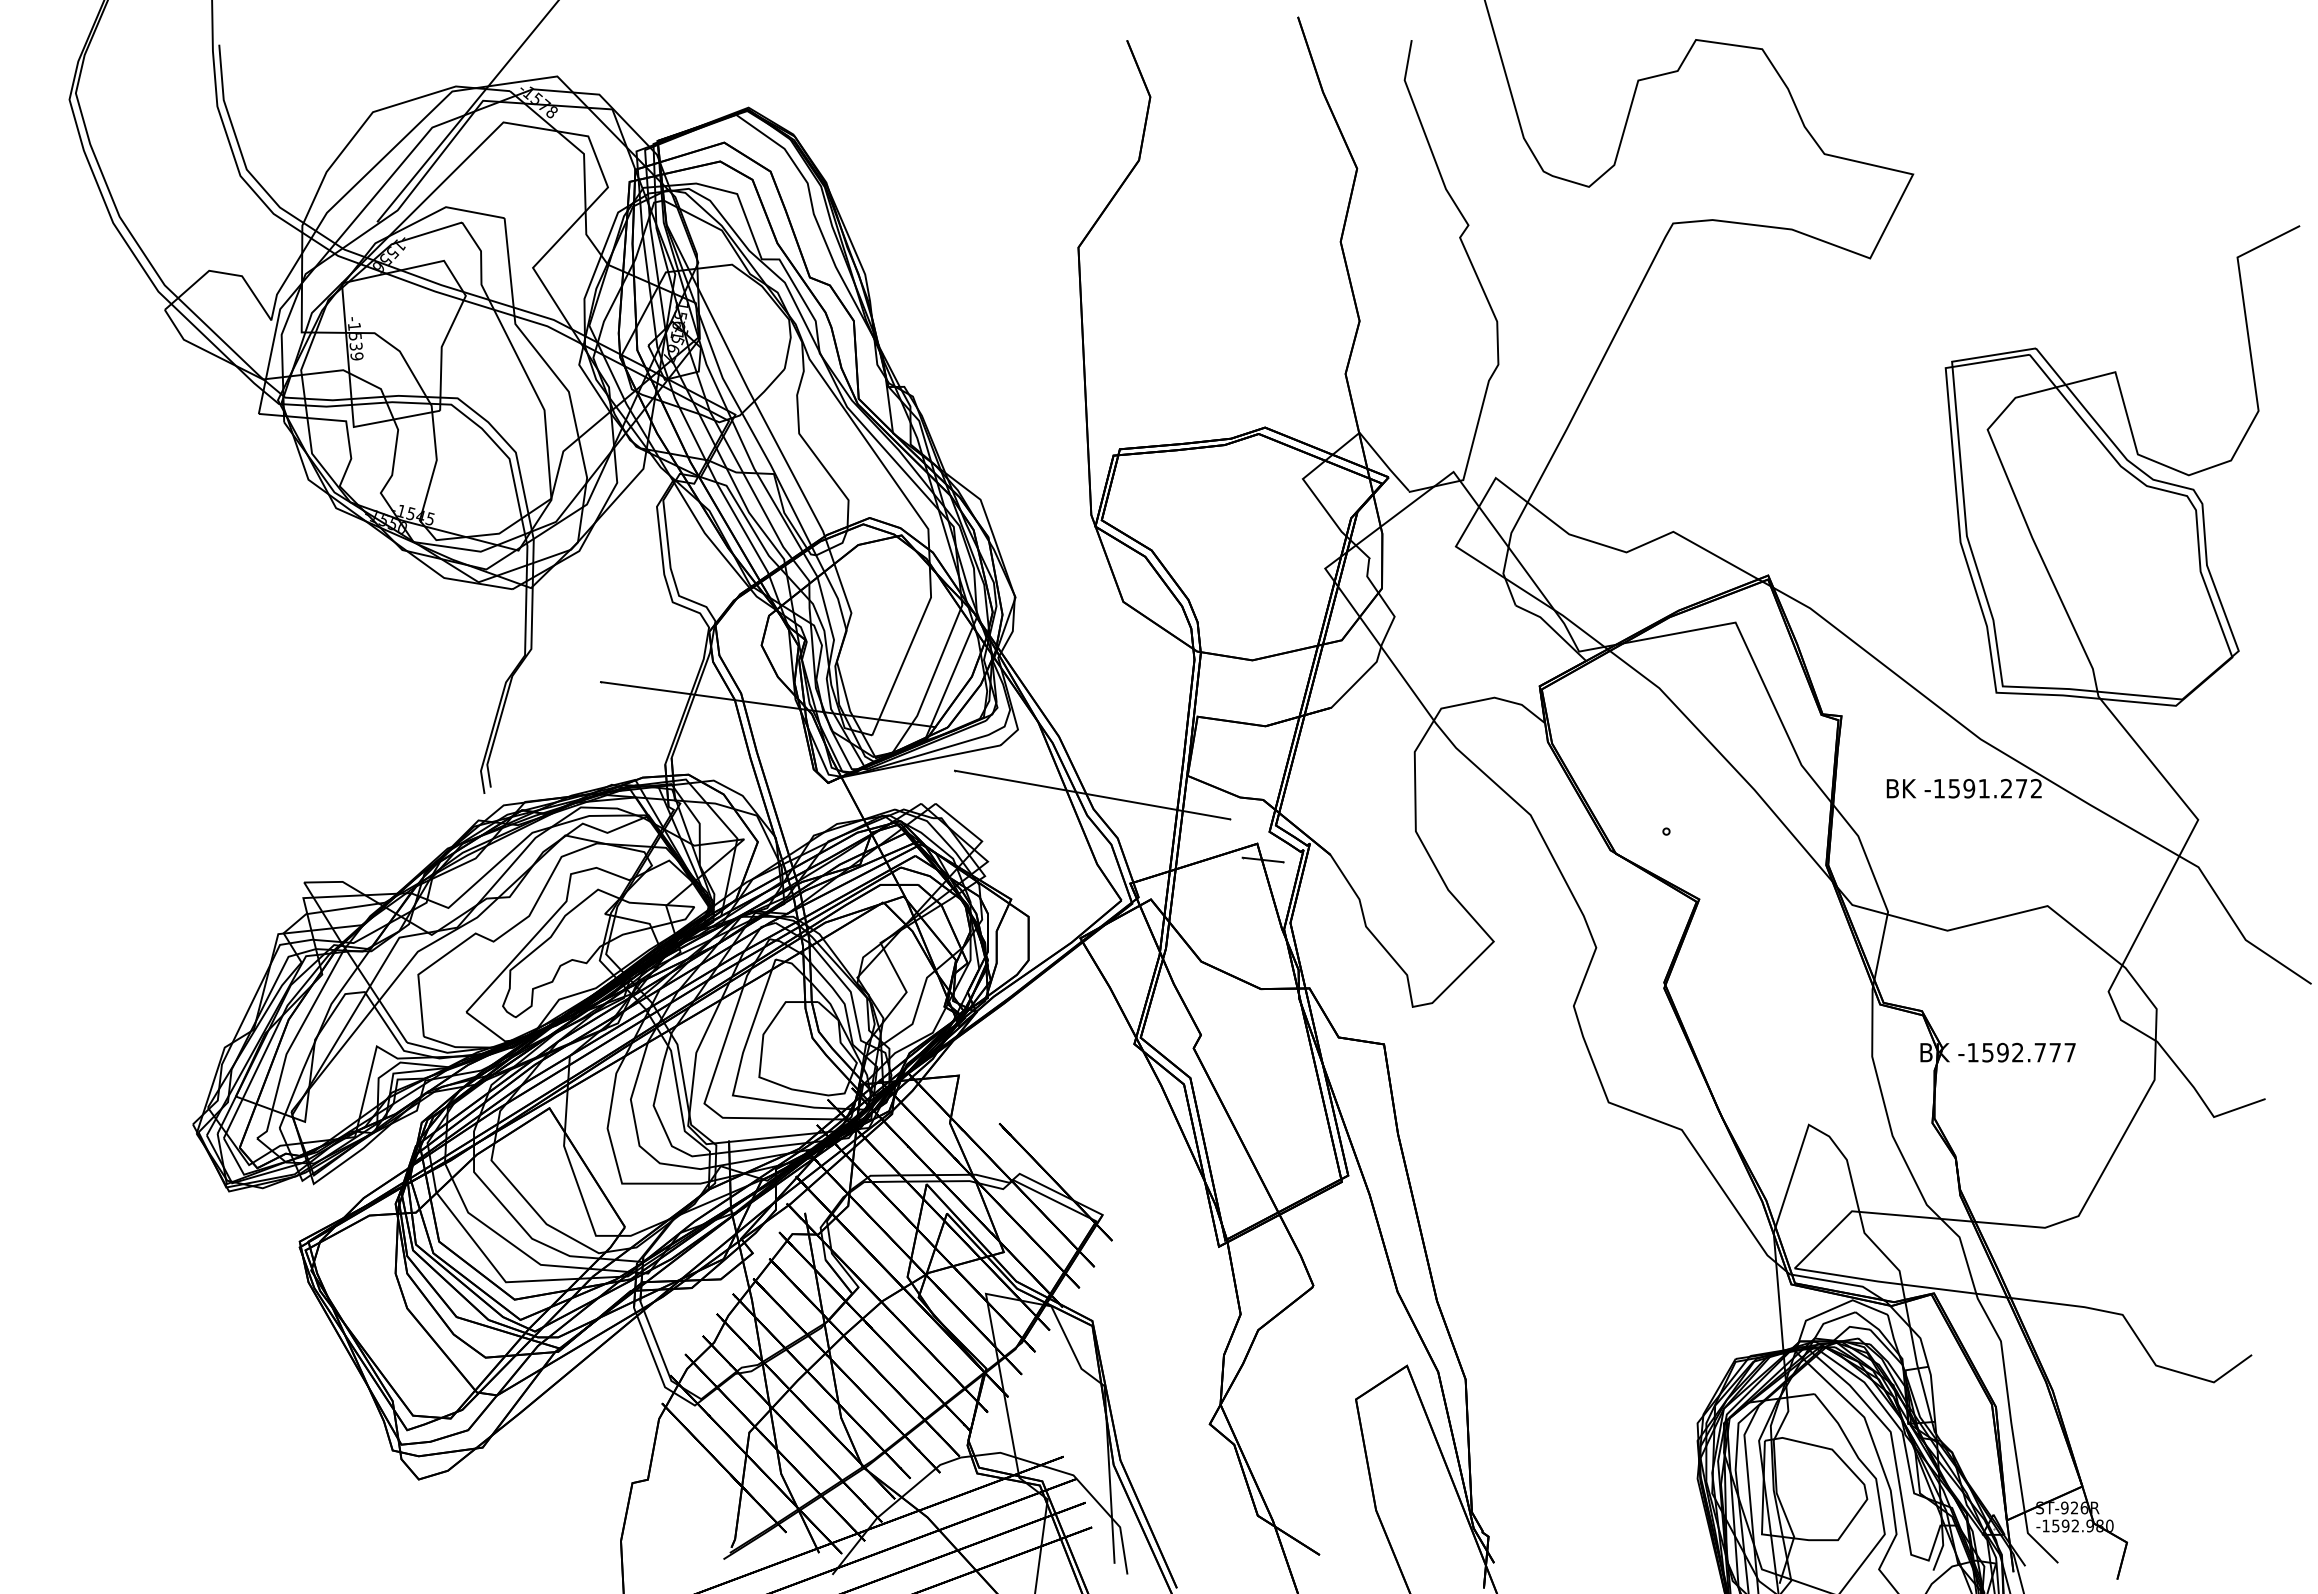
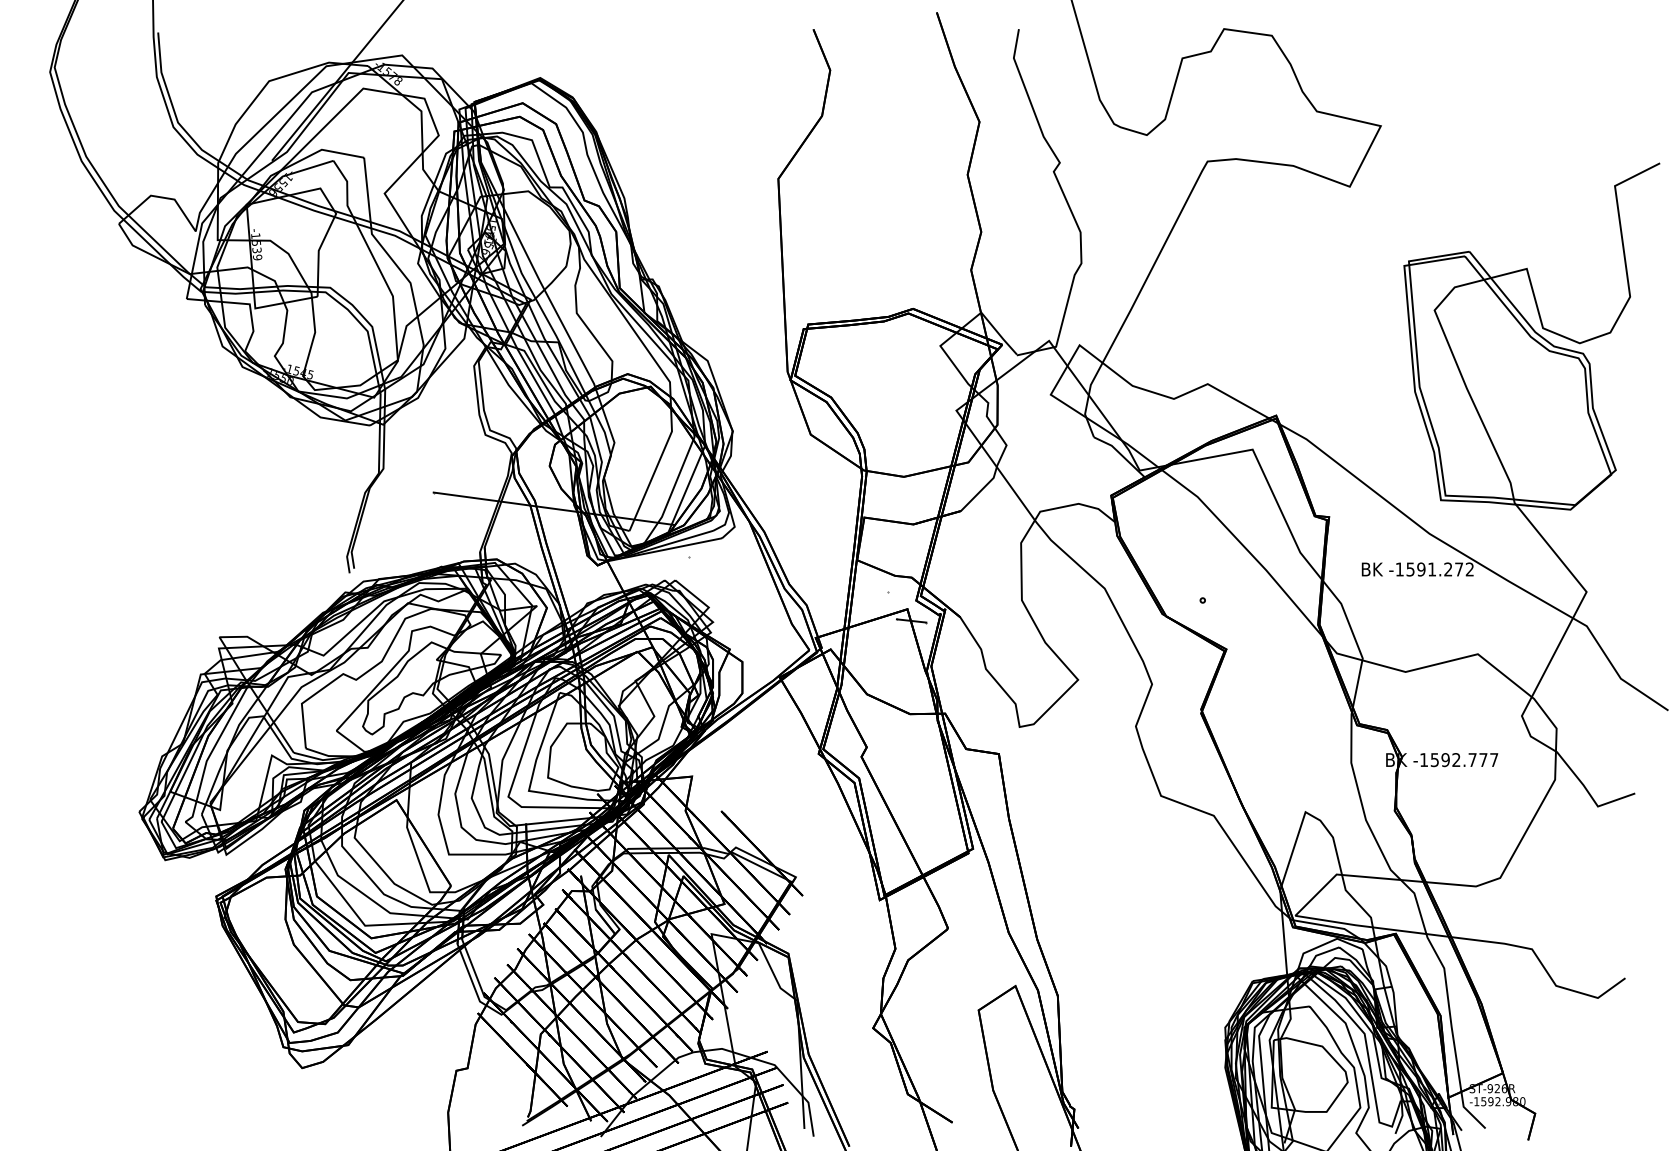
line: (1092, 794) -> (788, 573), removed

